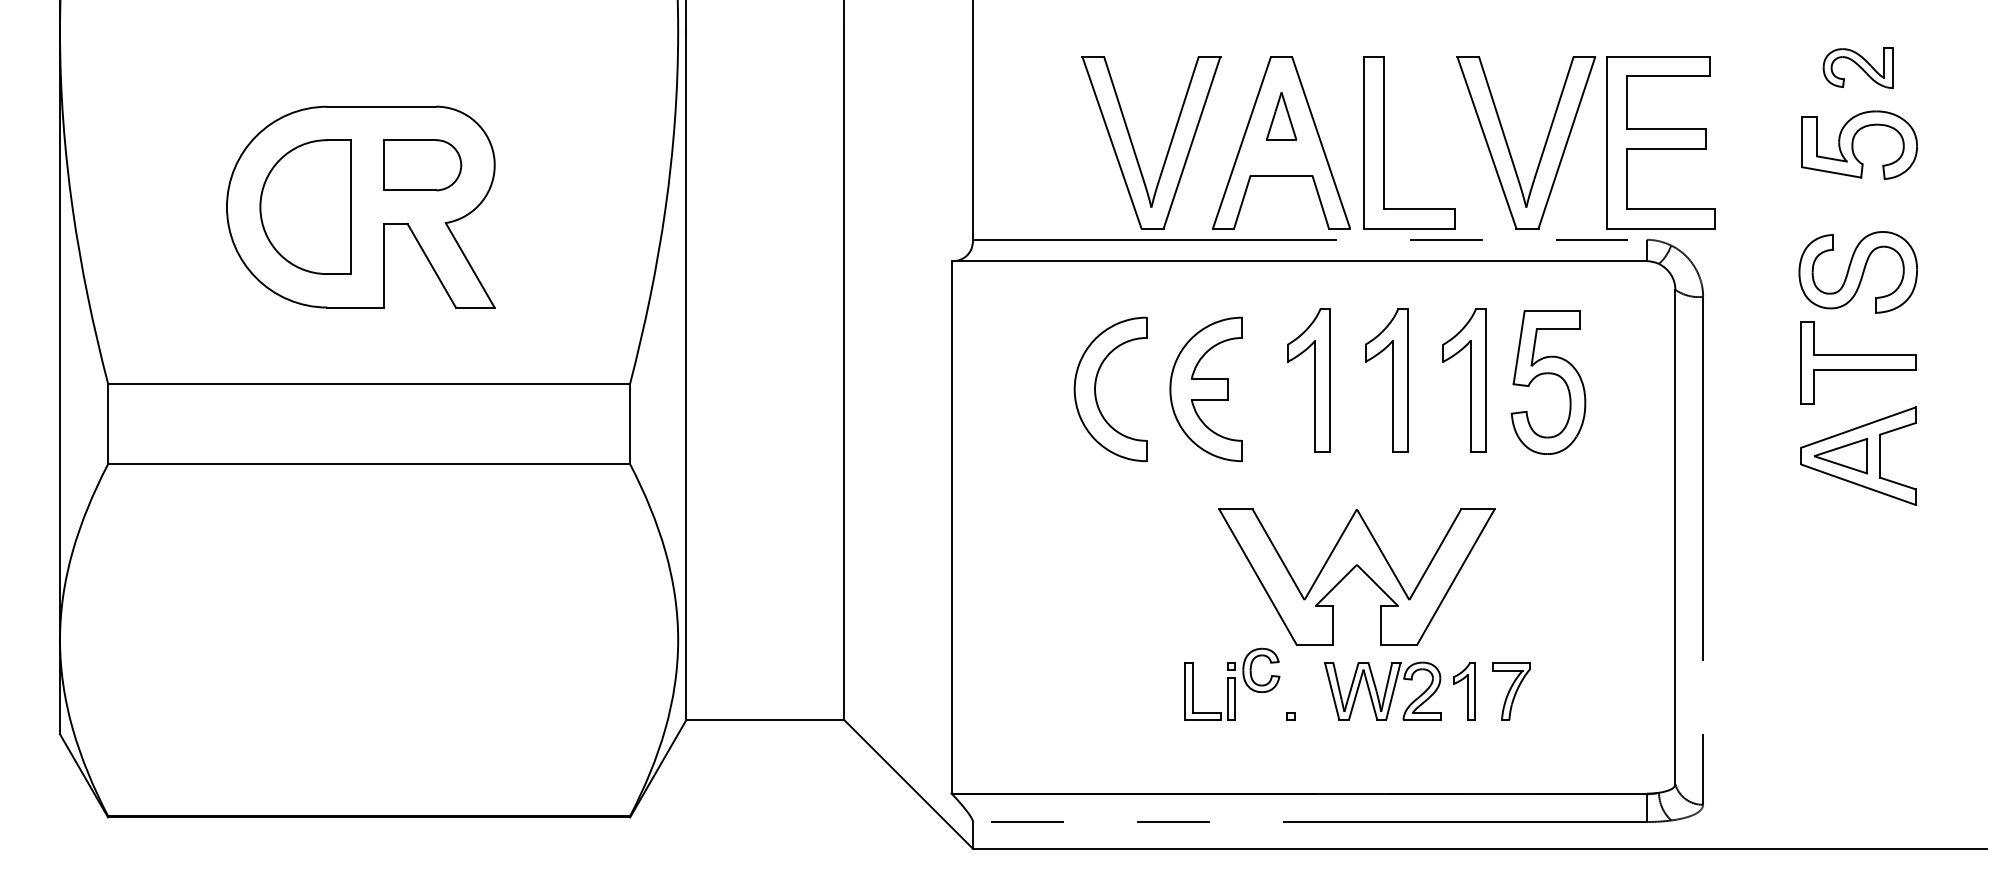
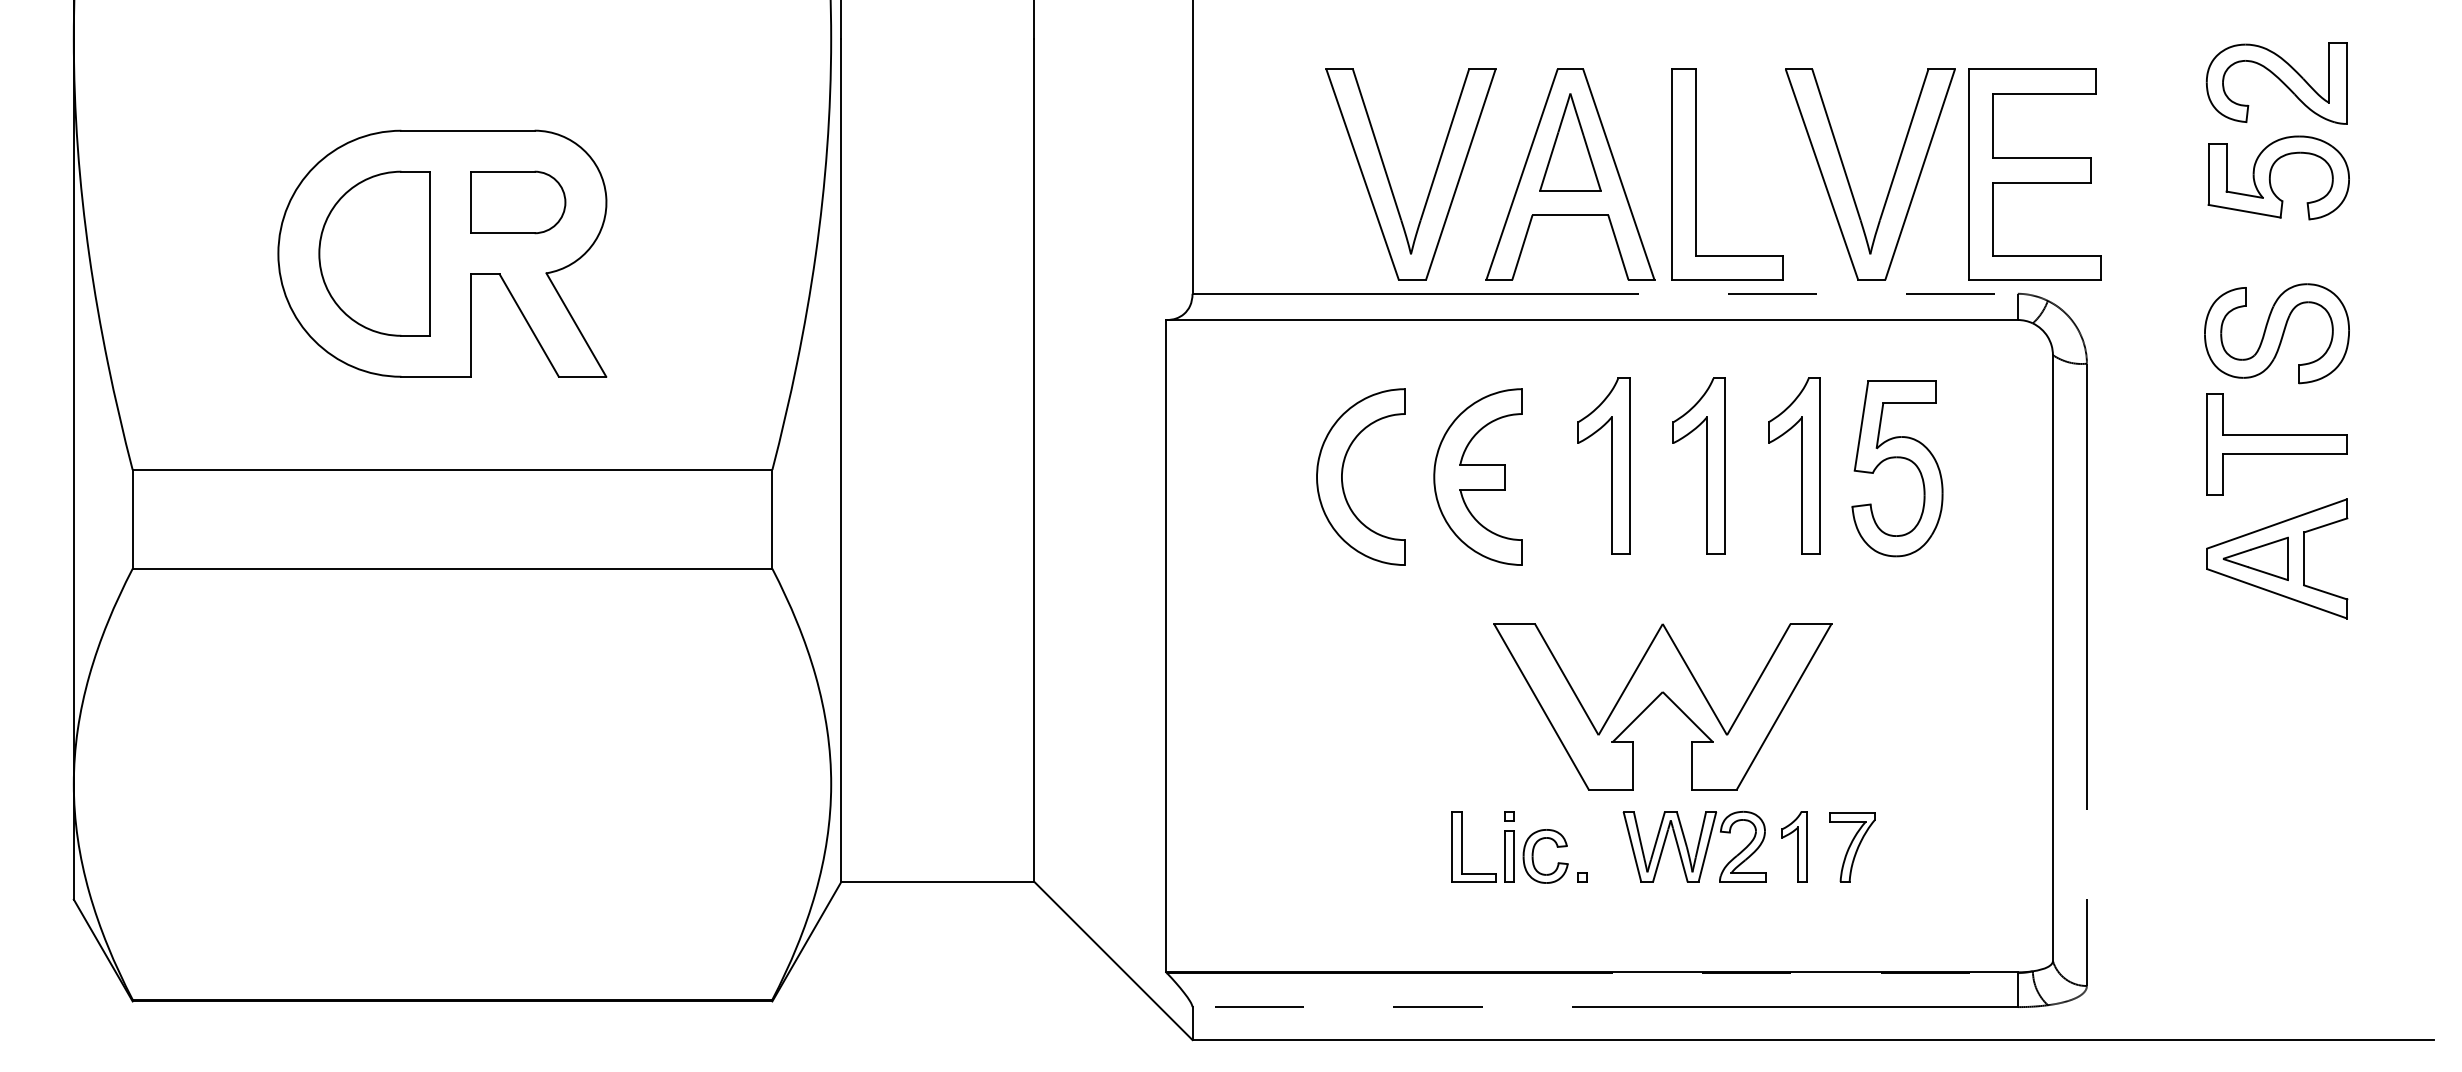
part: (1857, 68) -> (2276, 83), size x1.67
part: (1281, 116) -> (1570, 142), size x1.67
part: (1251, 670) -> (1533, 856), moved

